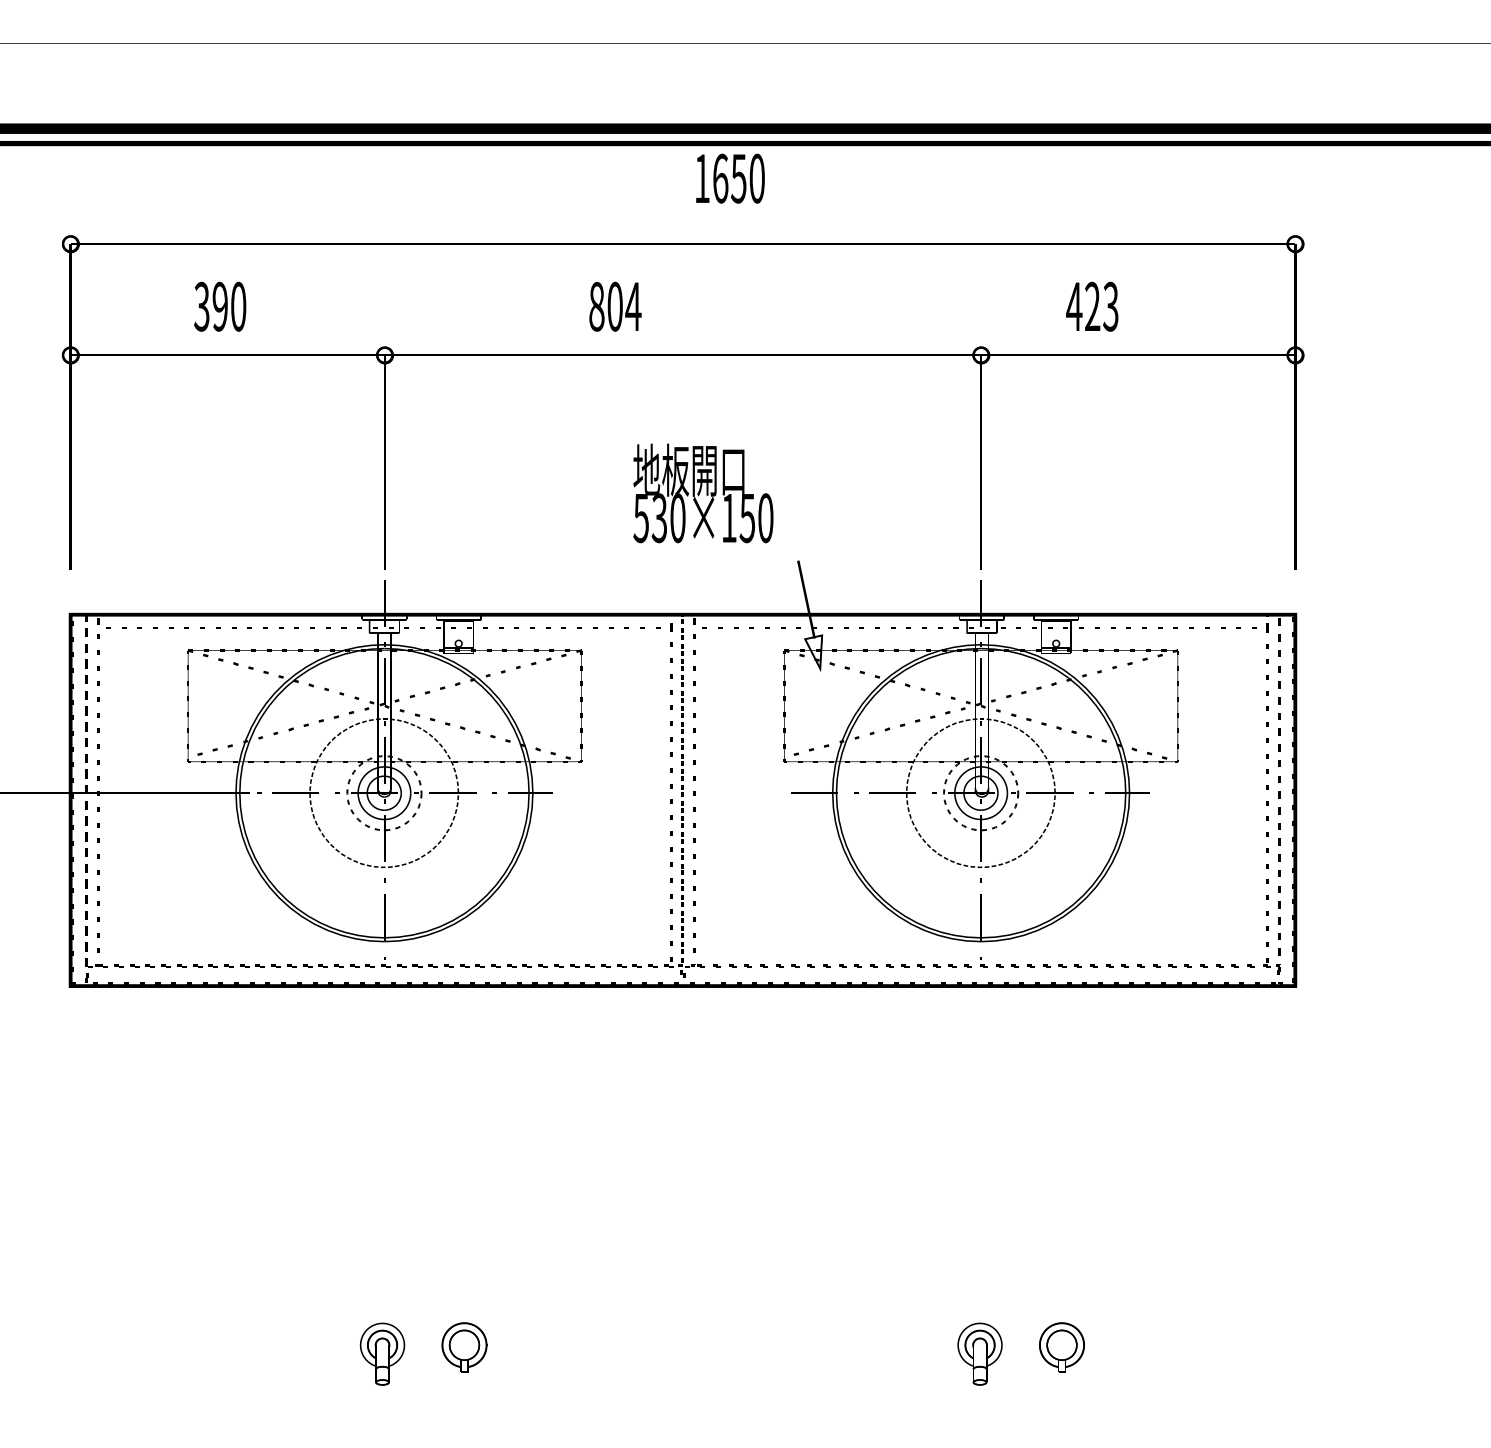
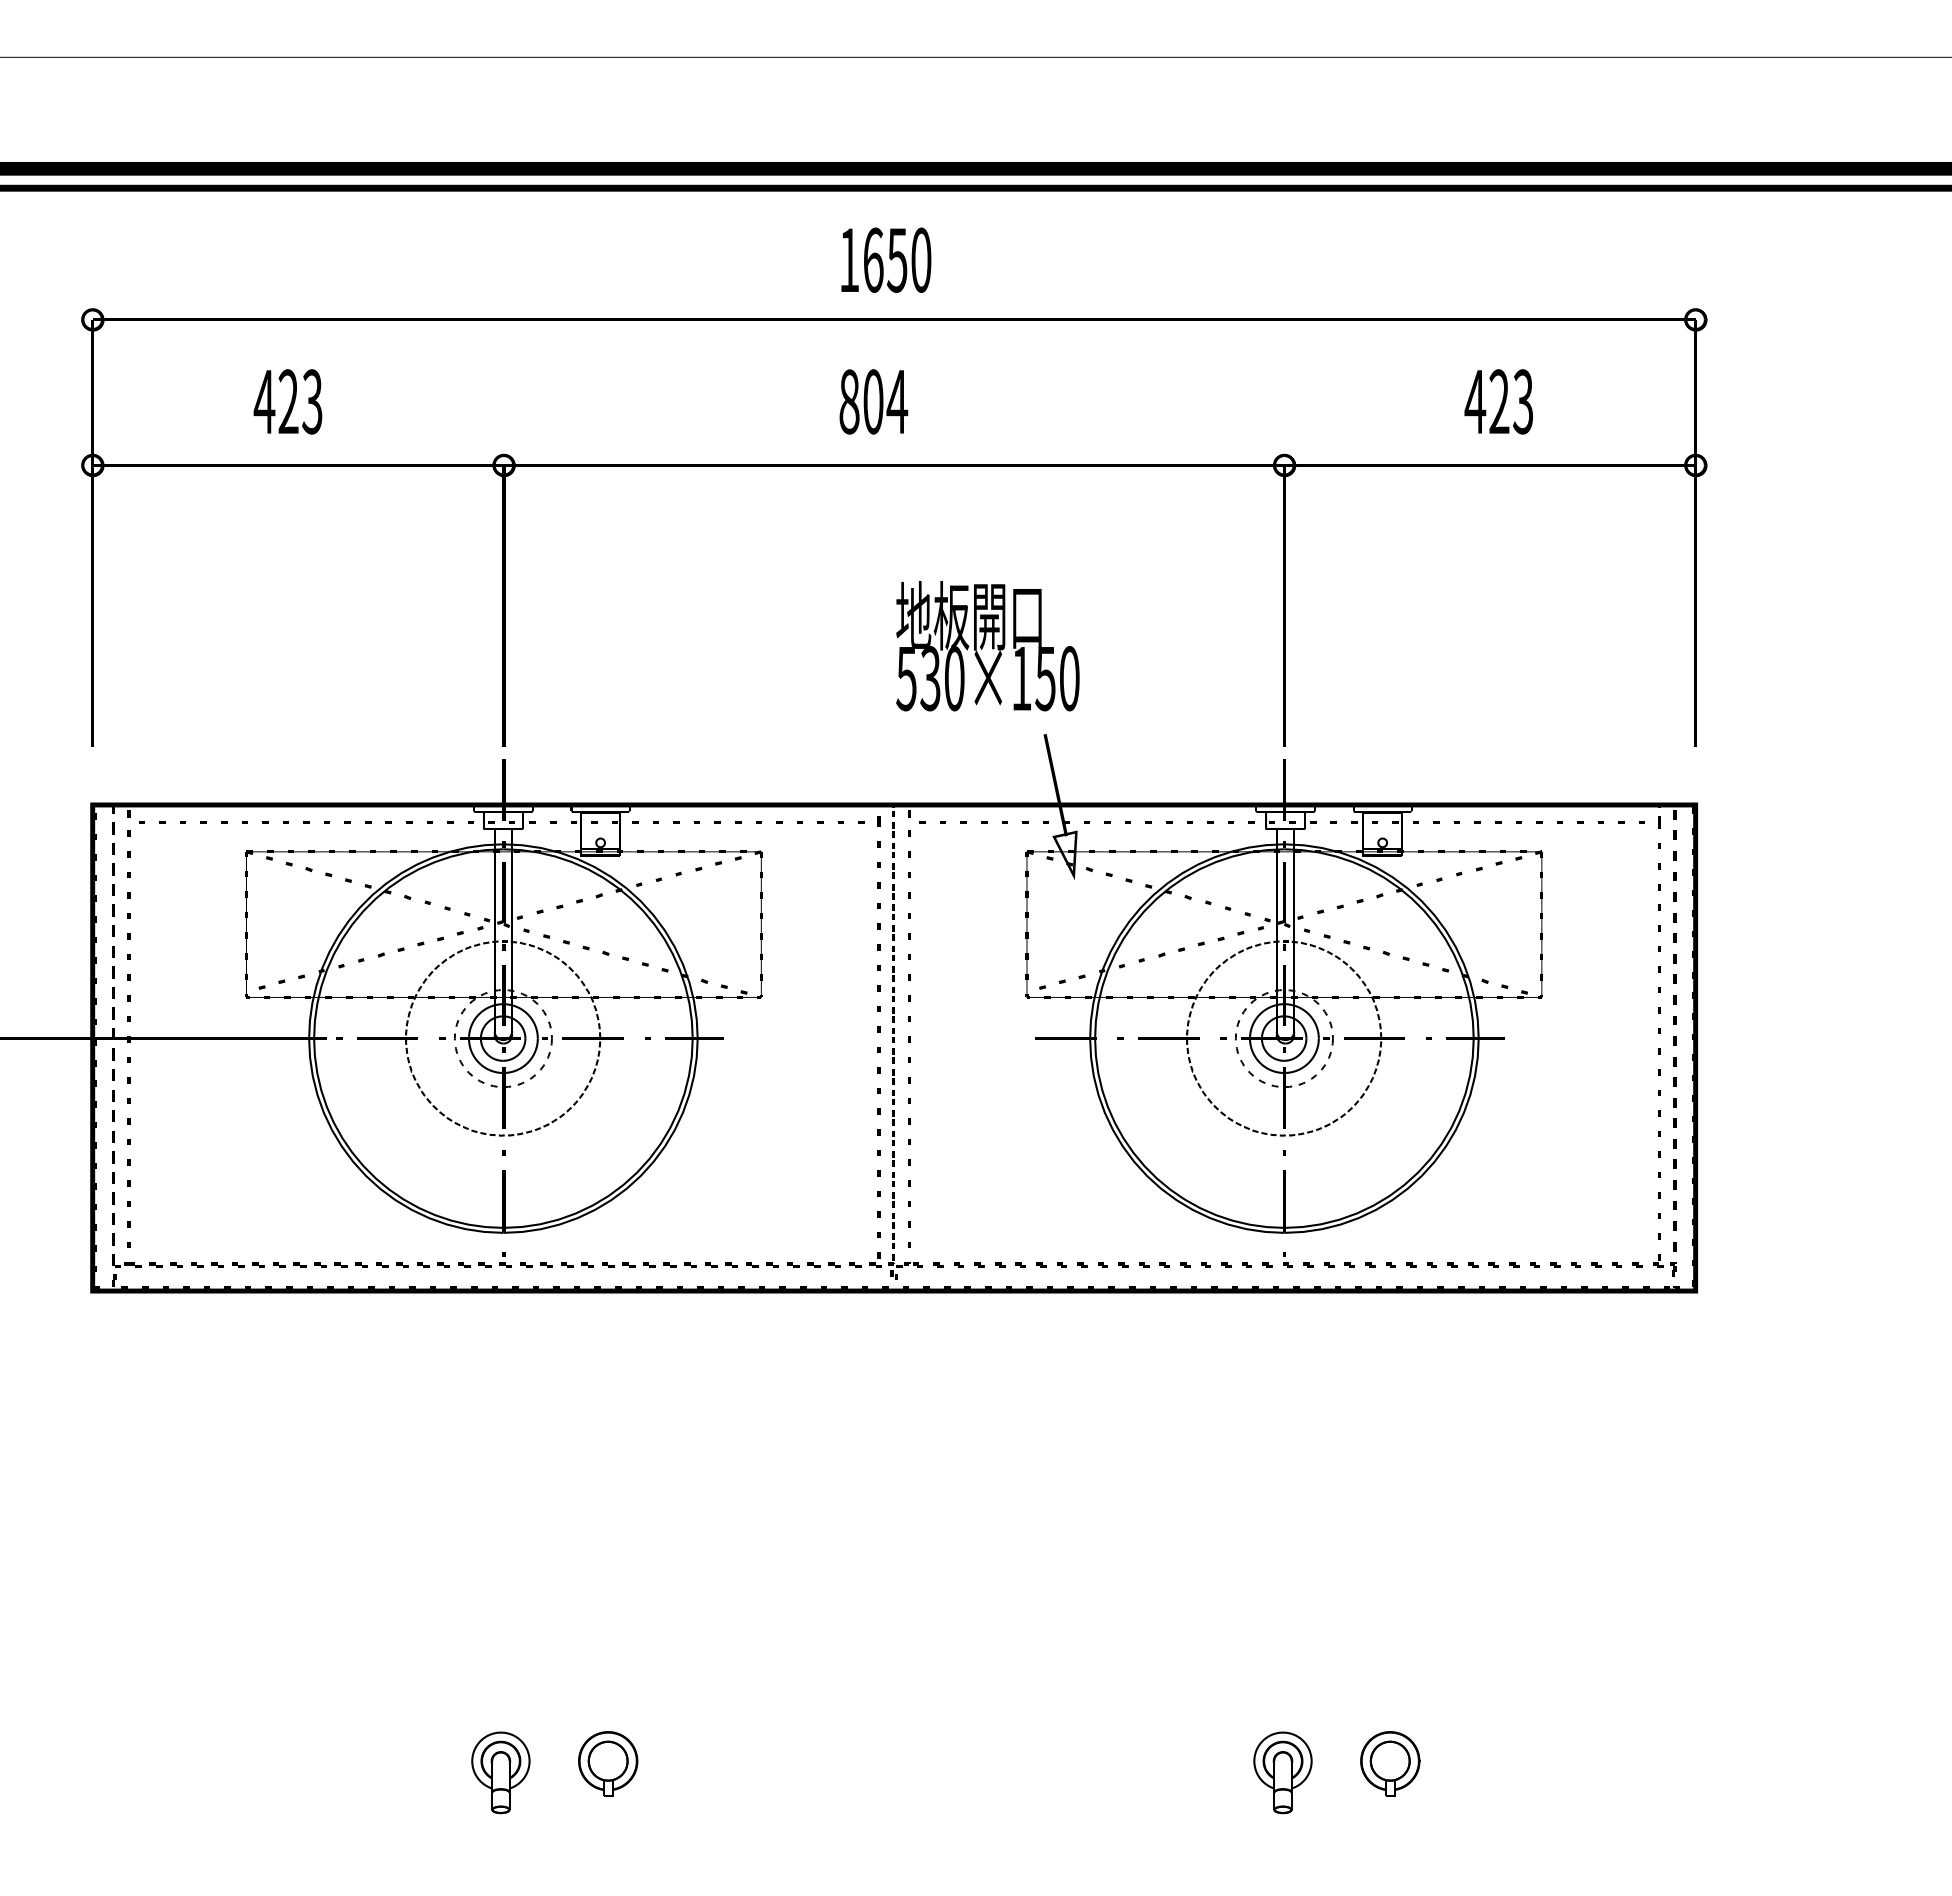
text: (730, 178) -> (886, 259), moved
text: (219, 306) -> (287, 401), 390 -> 423
text: (615, 306) -> (873, 401), moved
text: (1091, 306) -> (1498, 401), moved
text: (703, 493) -> (987, 646), moved

